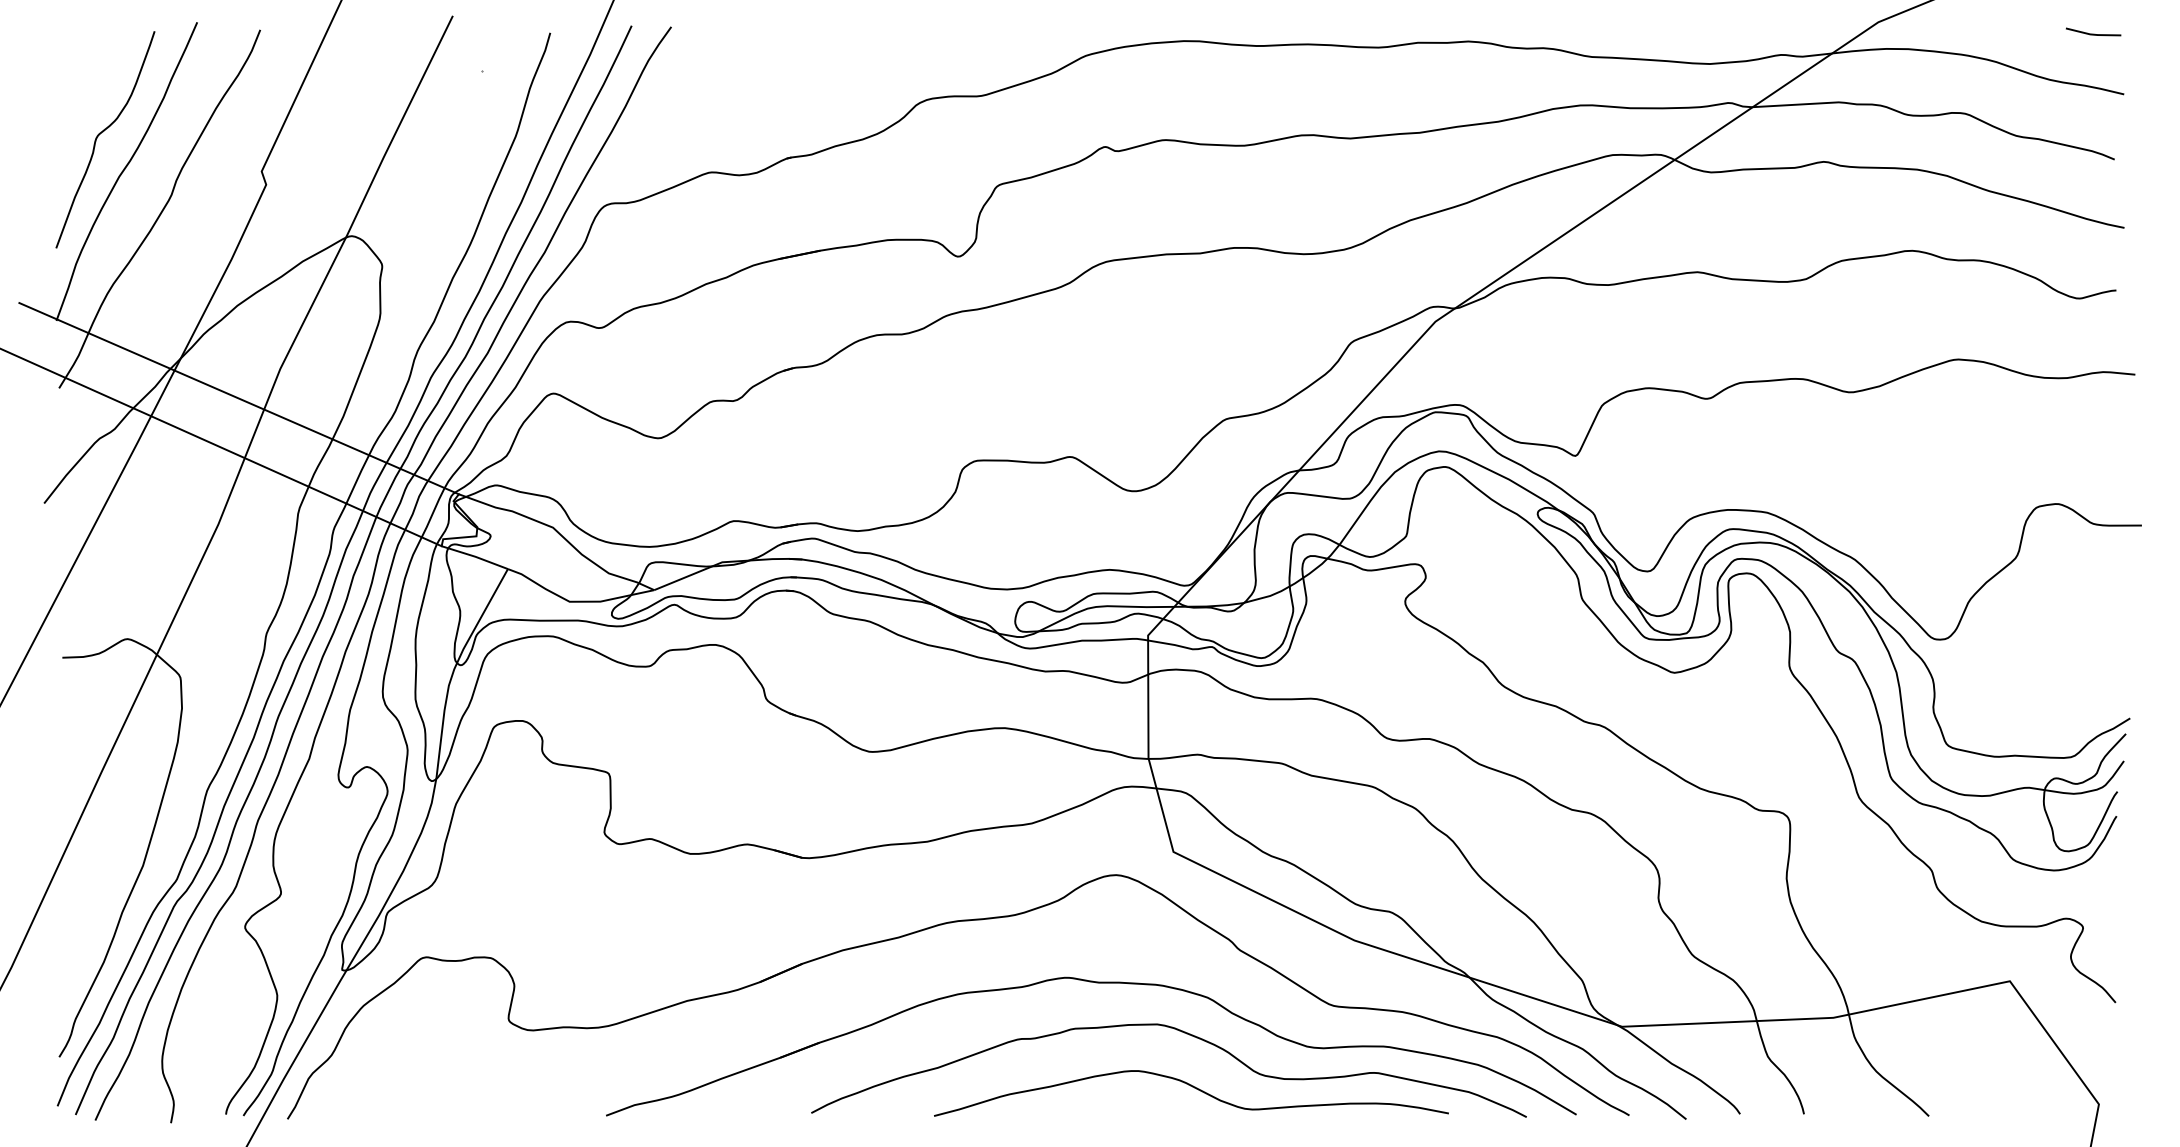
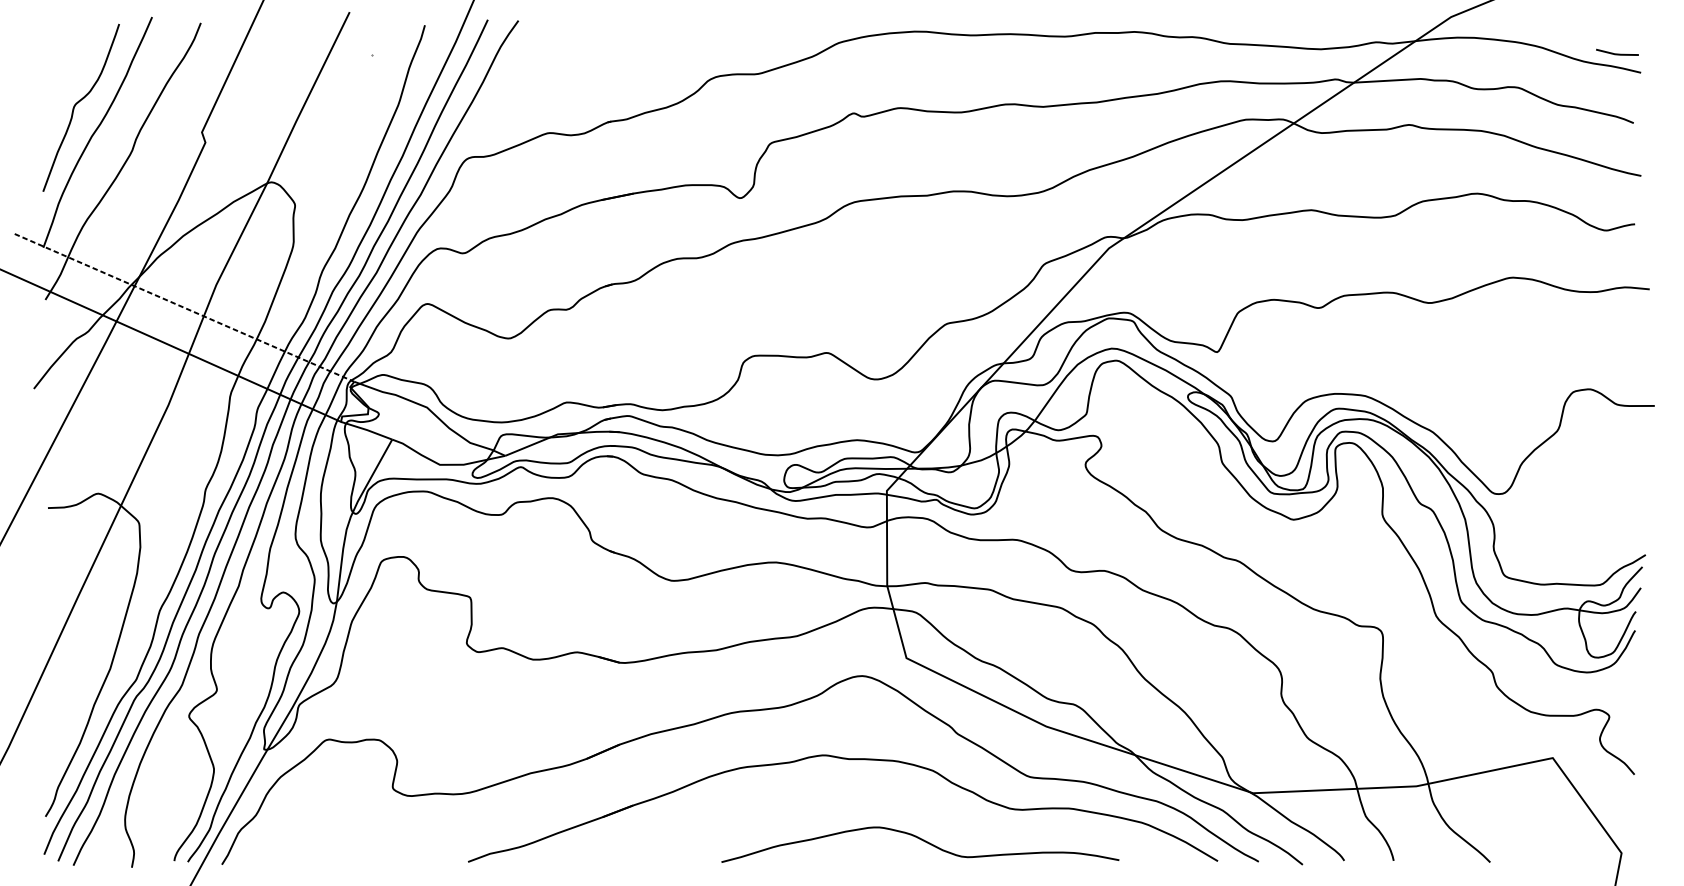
line: (2093, 33) -> (1617, 53), moved
line: (239, 398) -> (184, 307), solid -> dashed
curve: (1181, 1032) -> (912, 797), removed

